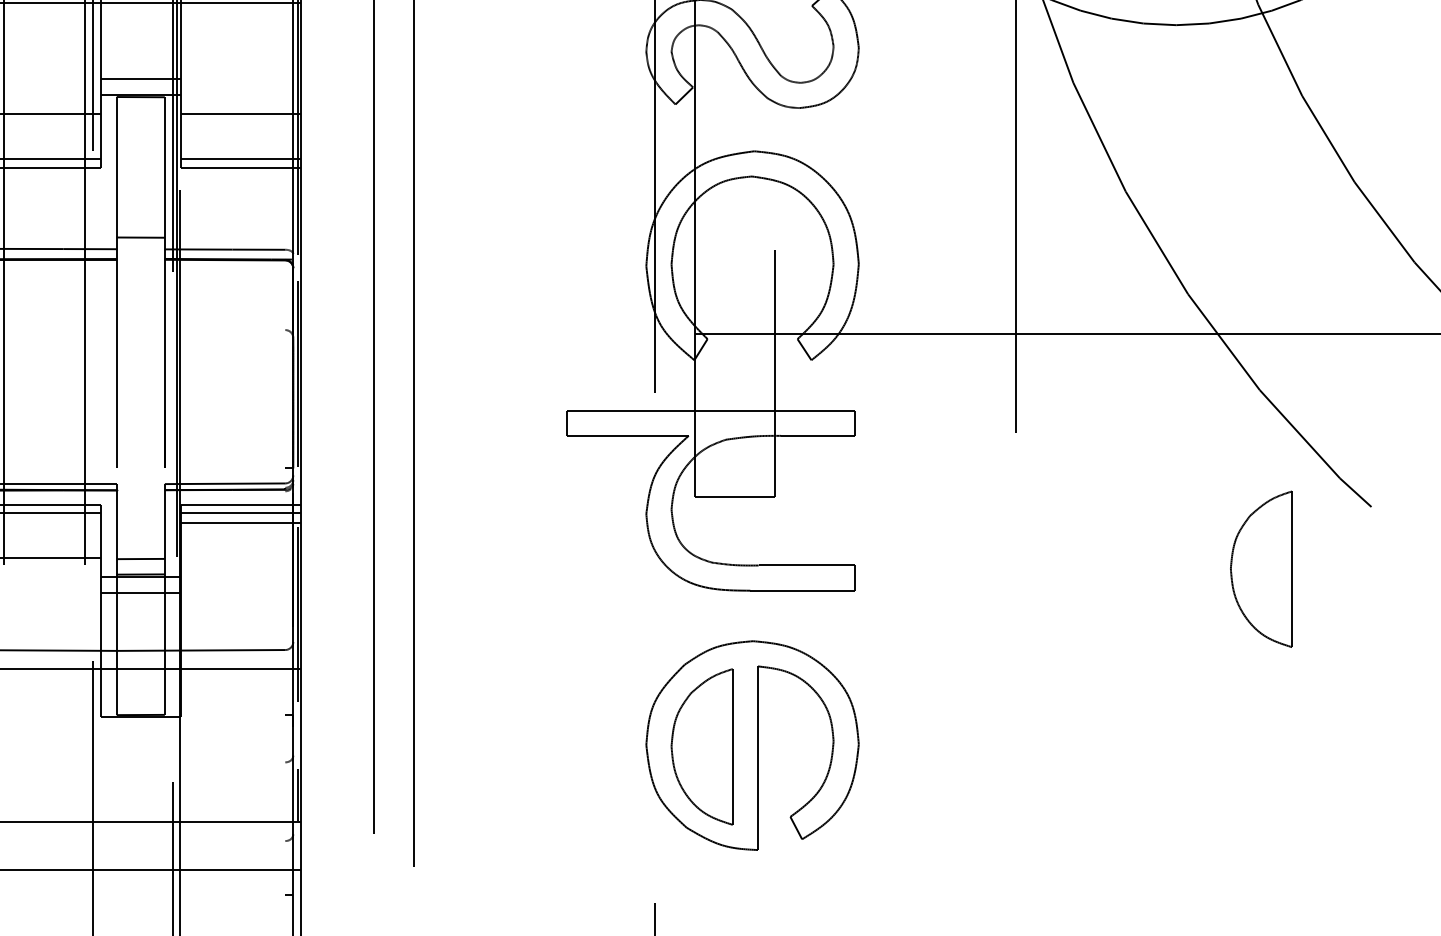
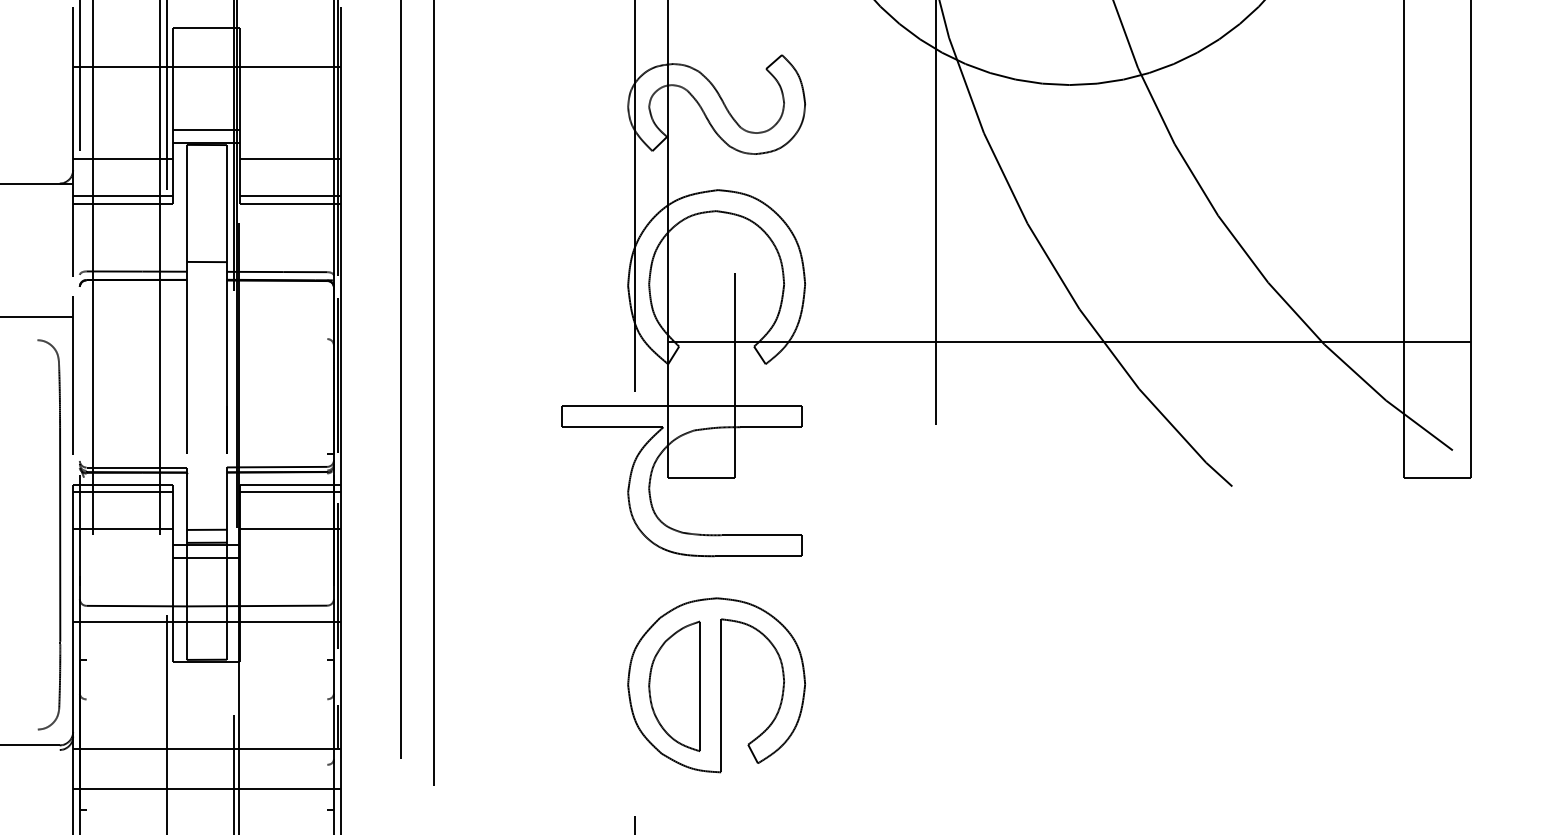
line: (241, 523) -> (290, 529), moved
part: (1261, 568) -> (1140, 537), removed

